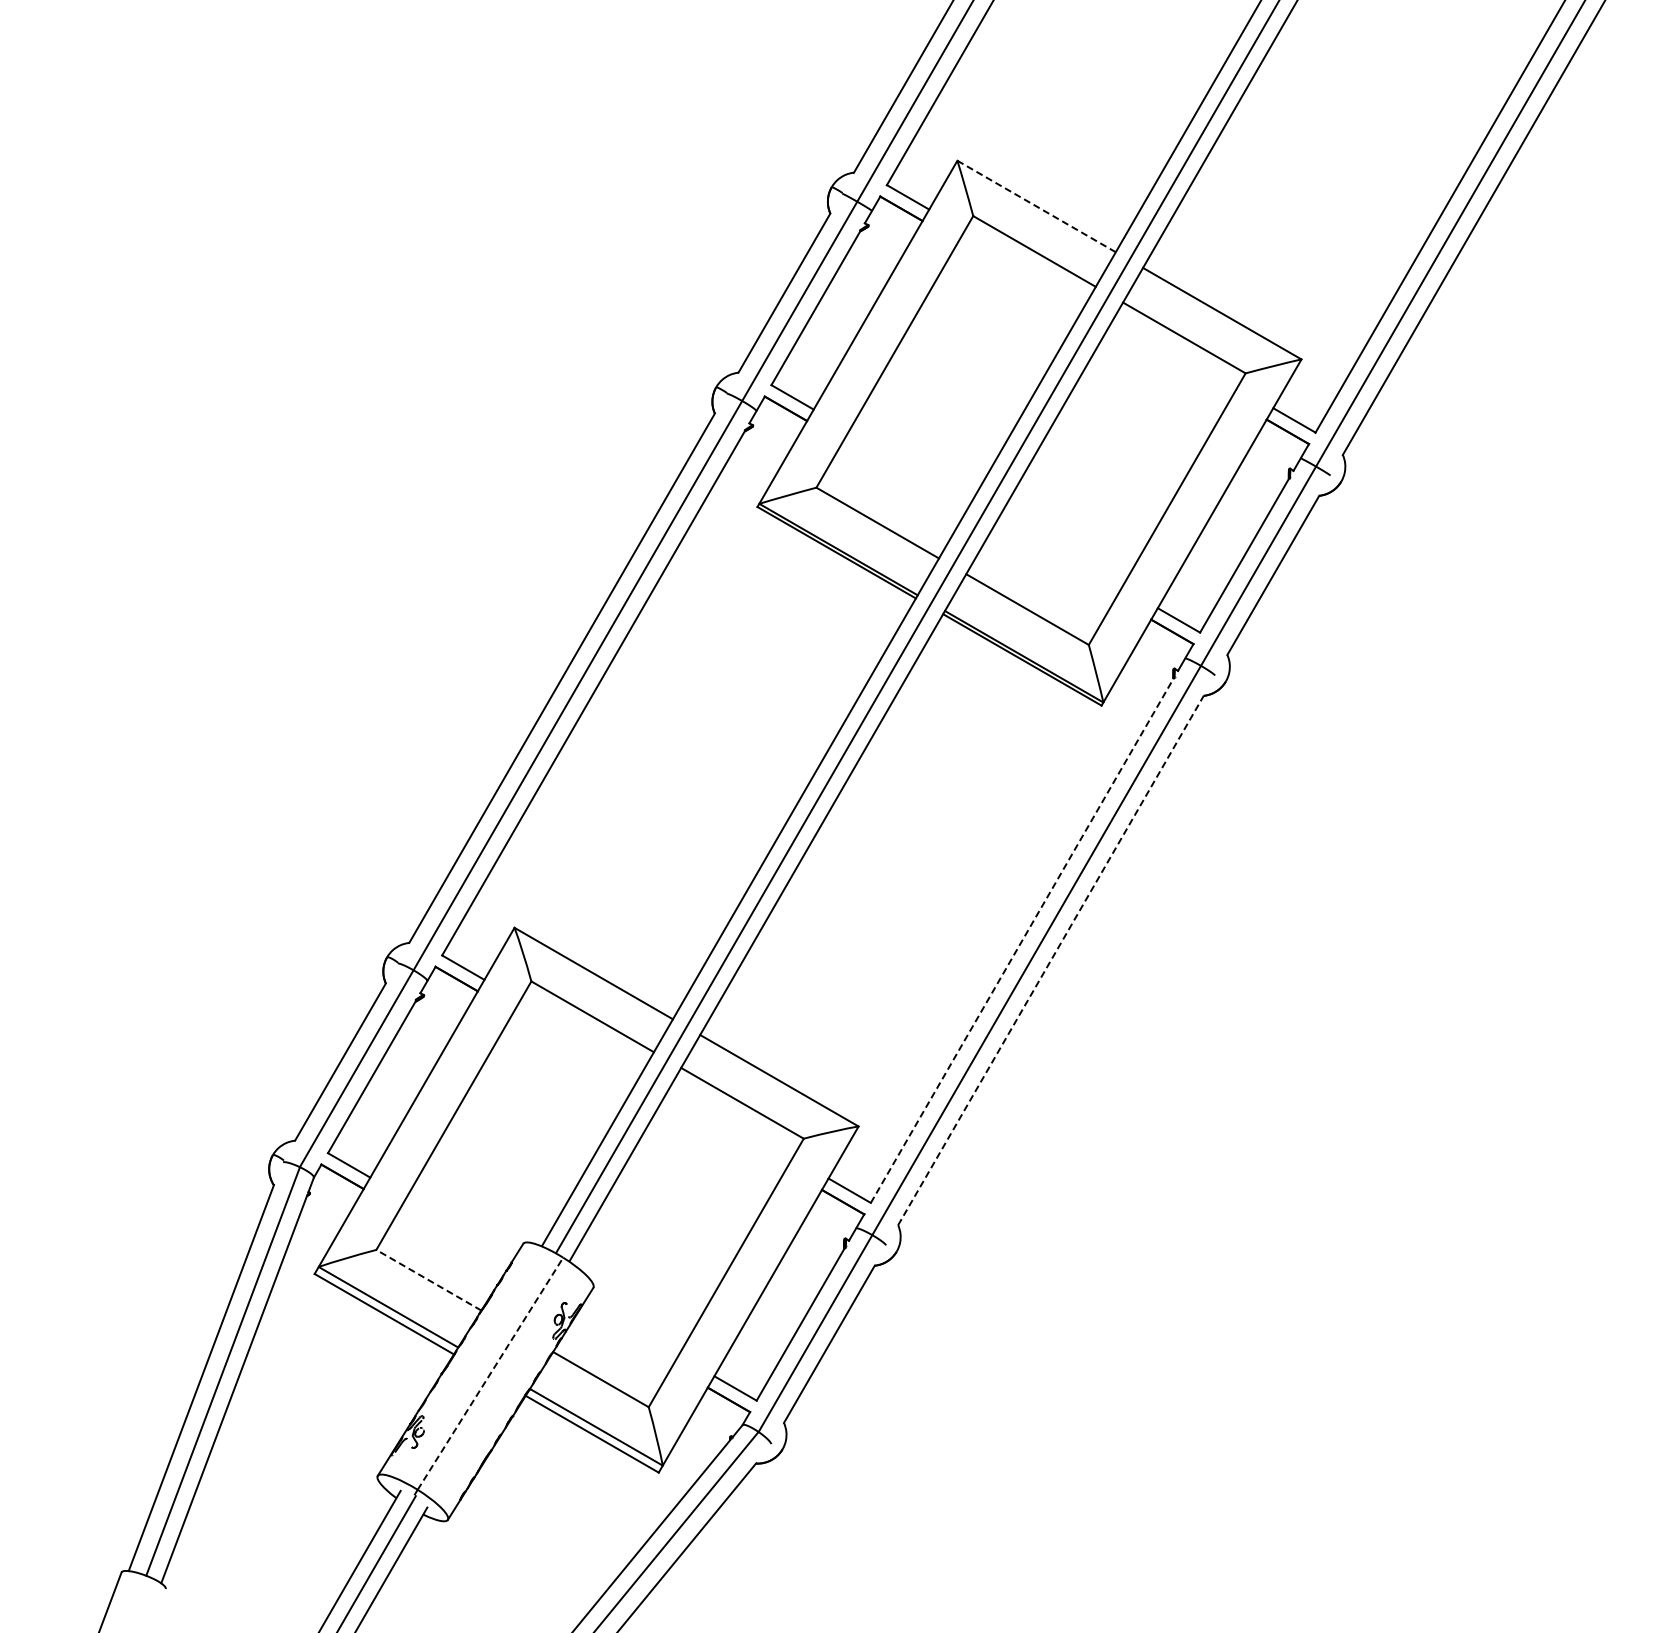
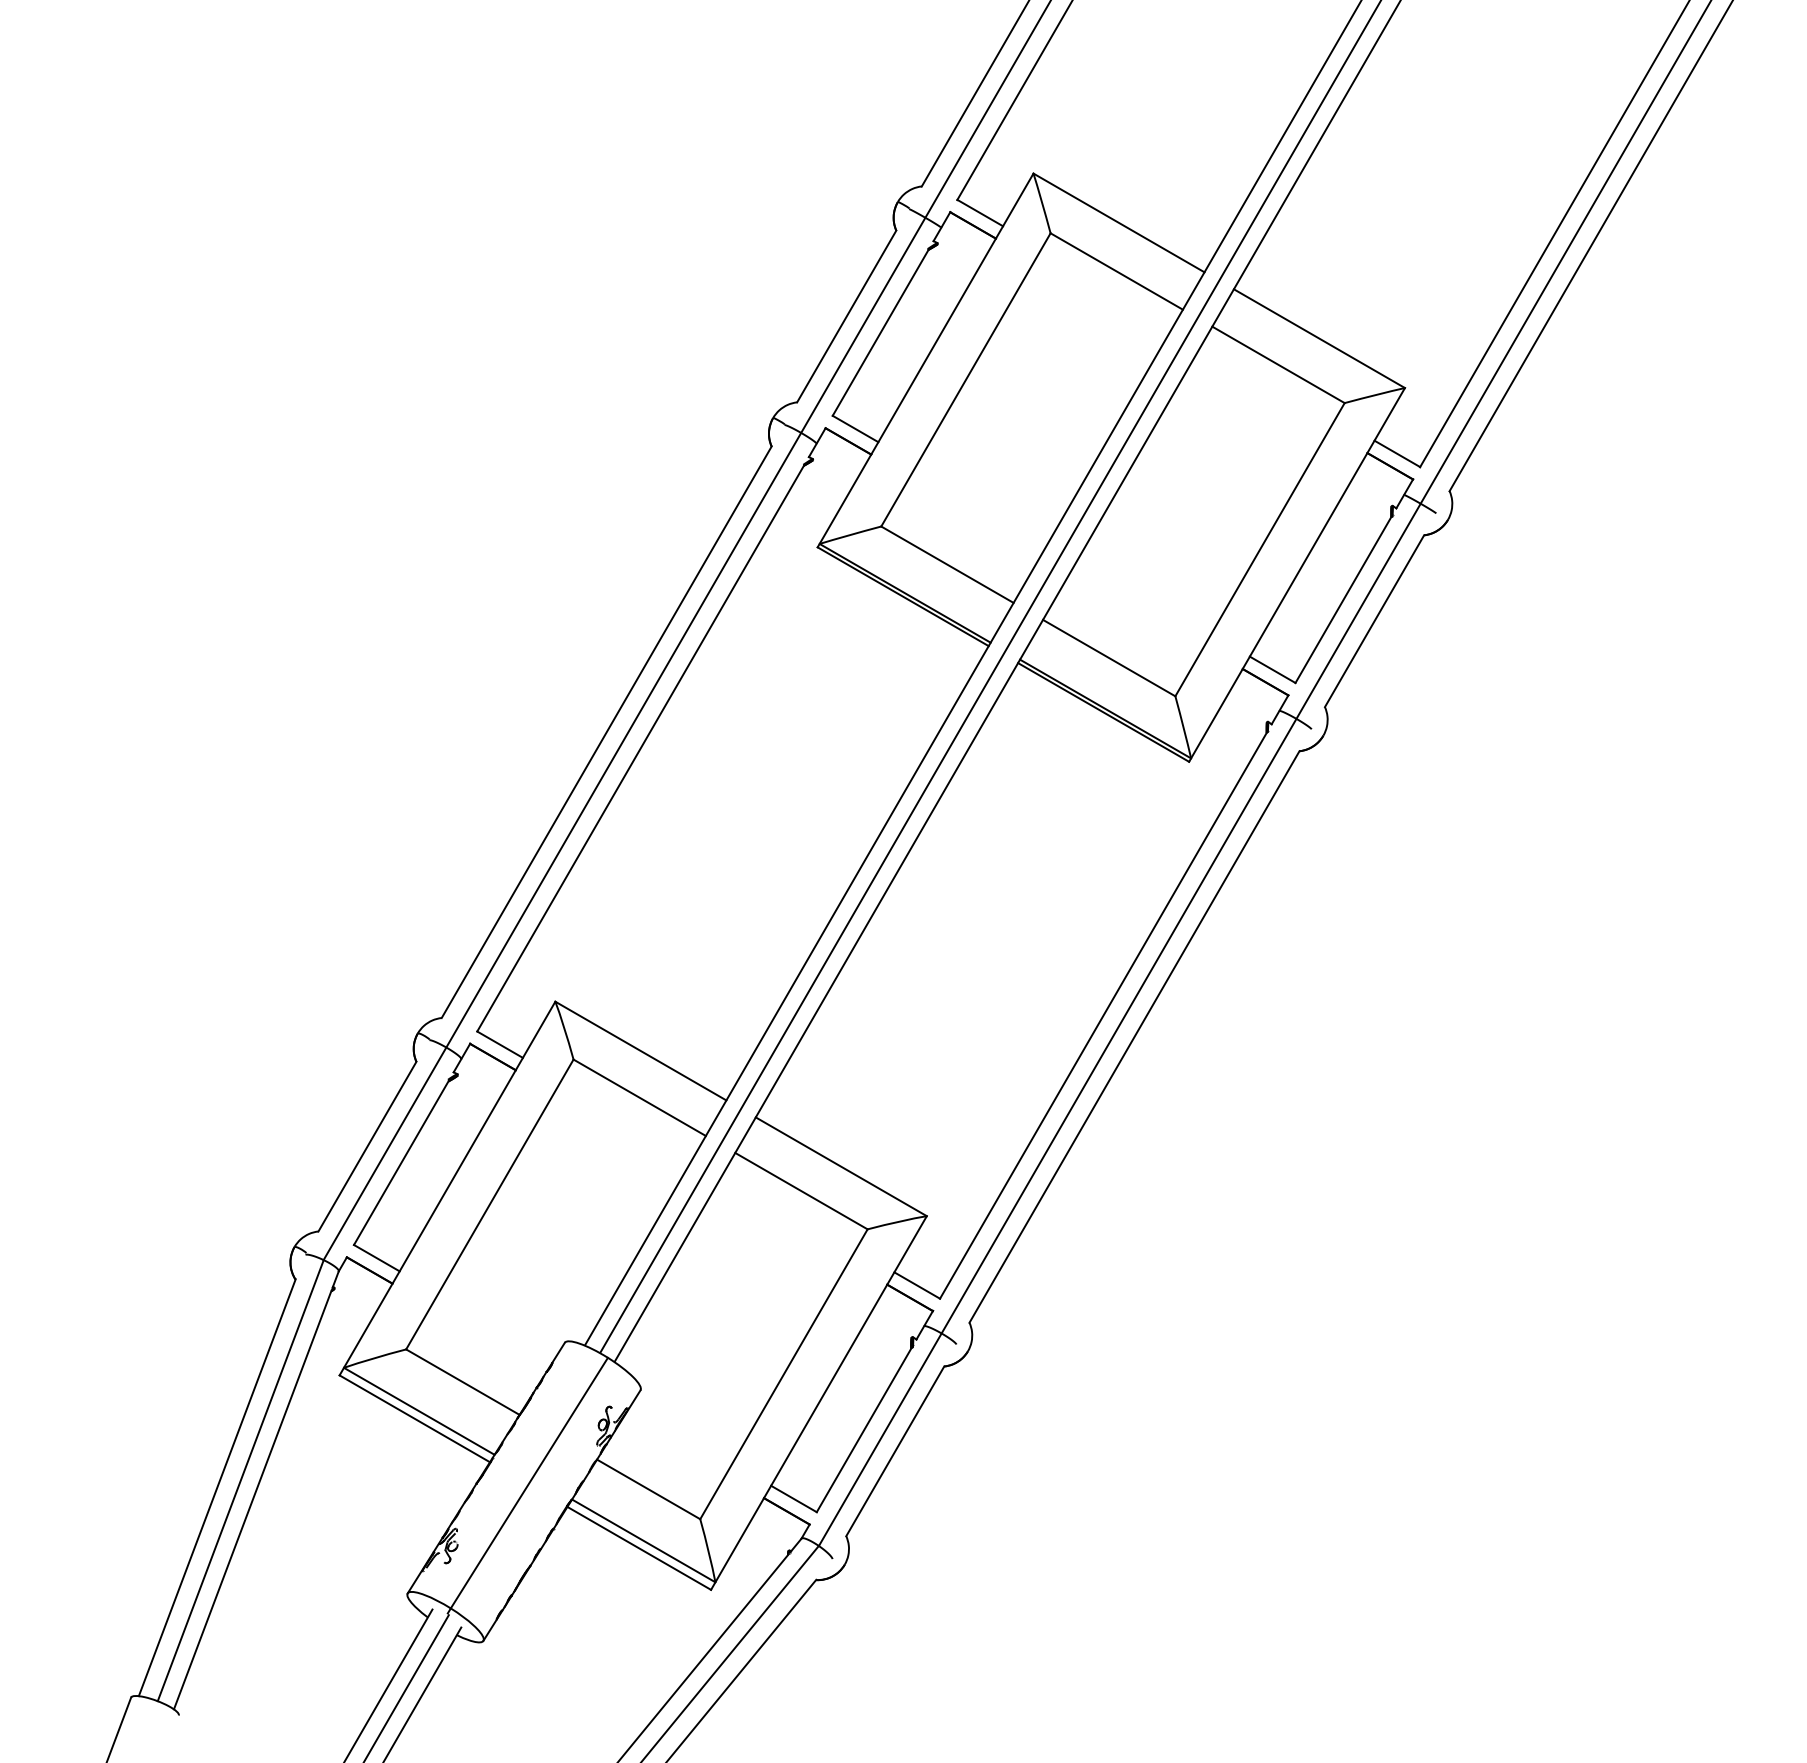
line: (1037, 206) -> (1119, 222), dashed -> solid
line: (1022, 940) -> (1103, 1015), dashed -> solid
line: (1050, 960) -> (1133, 1036), dashed -> solid
line: (428, 1280) -> (462, 1382), dashed -> solid
line: (490, 1373) -> (529, 1482), dashed -> solid

